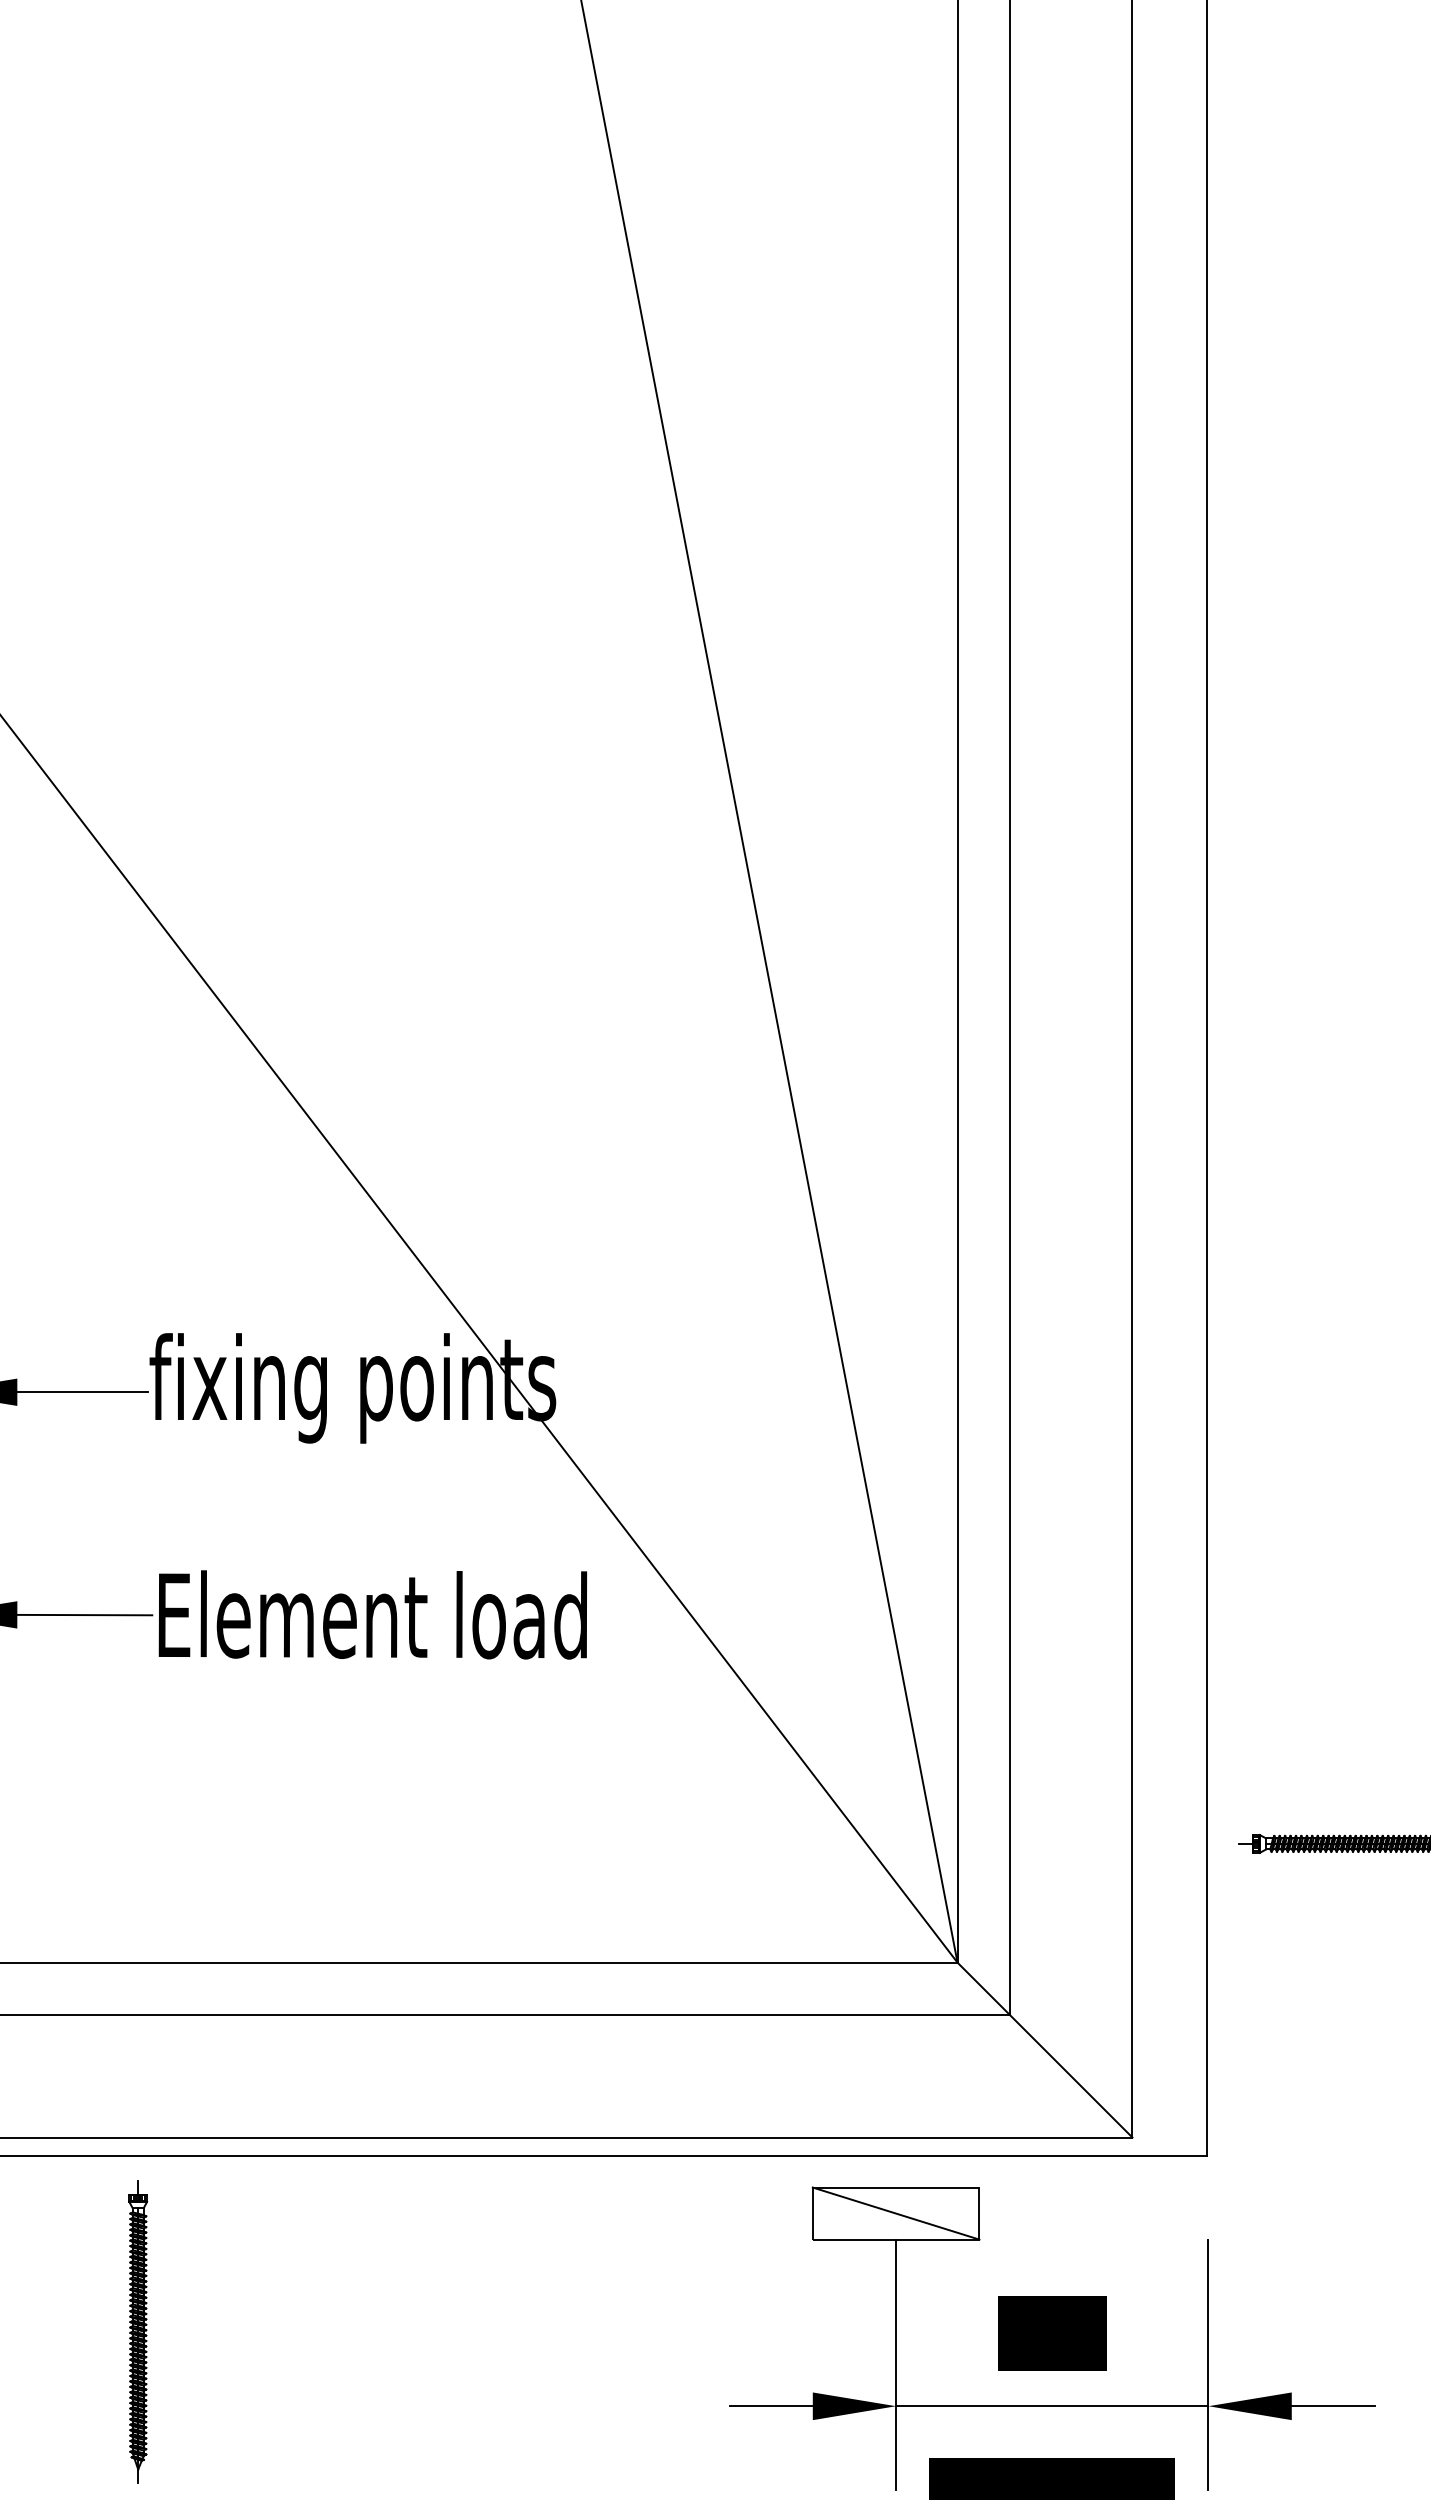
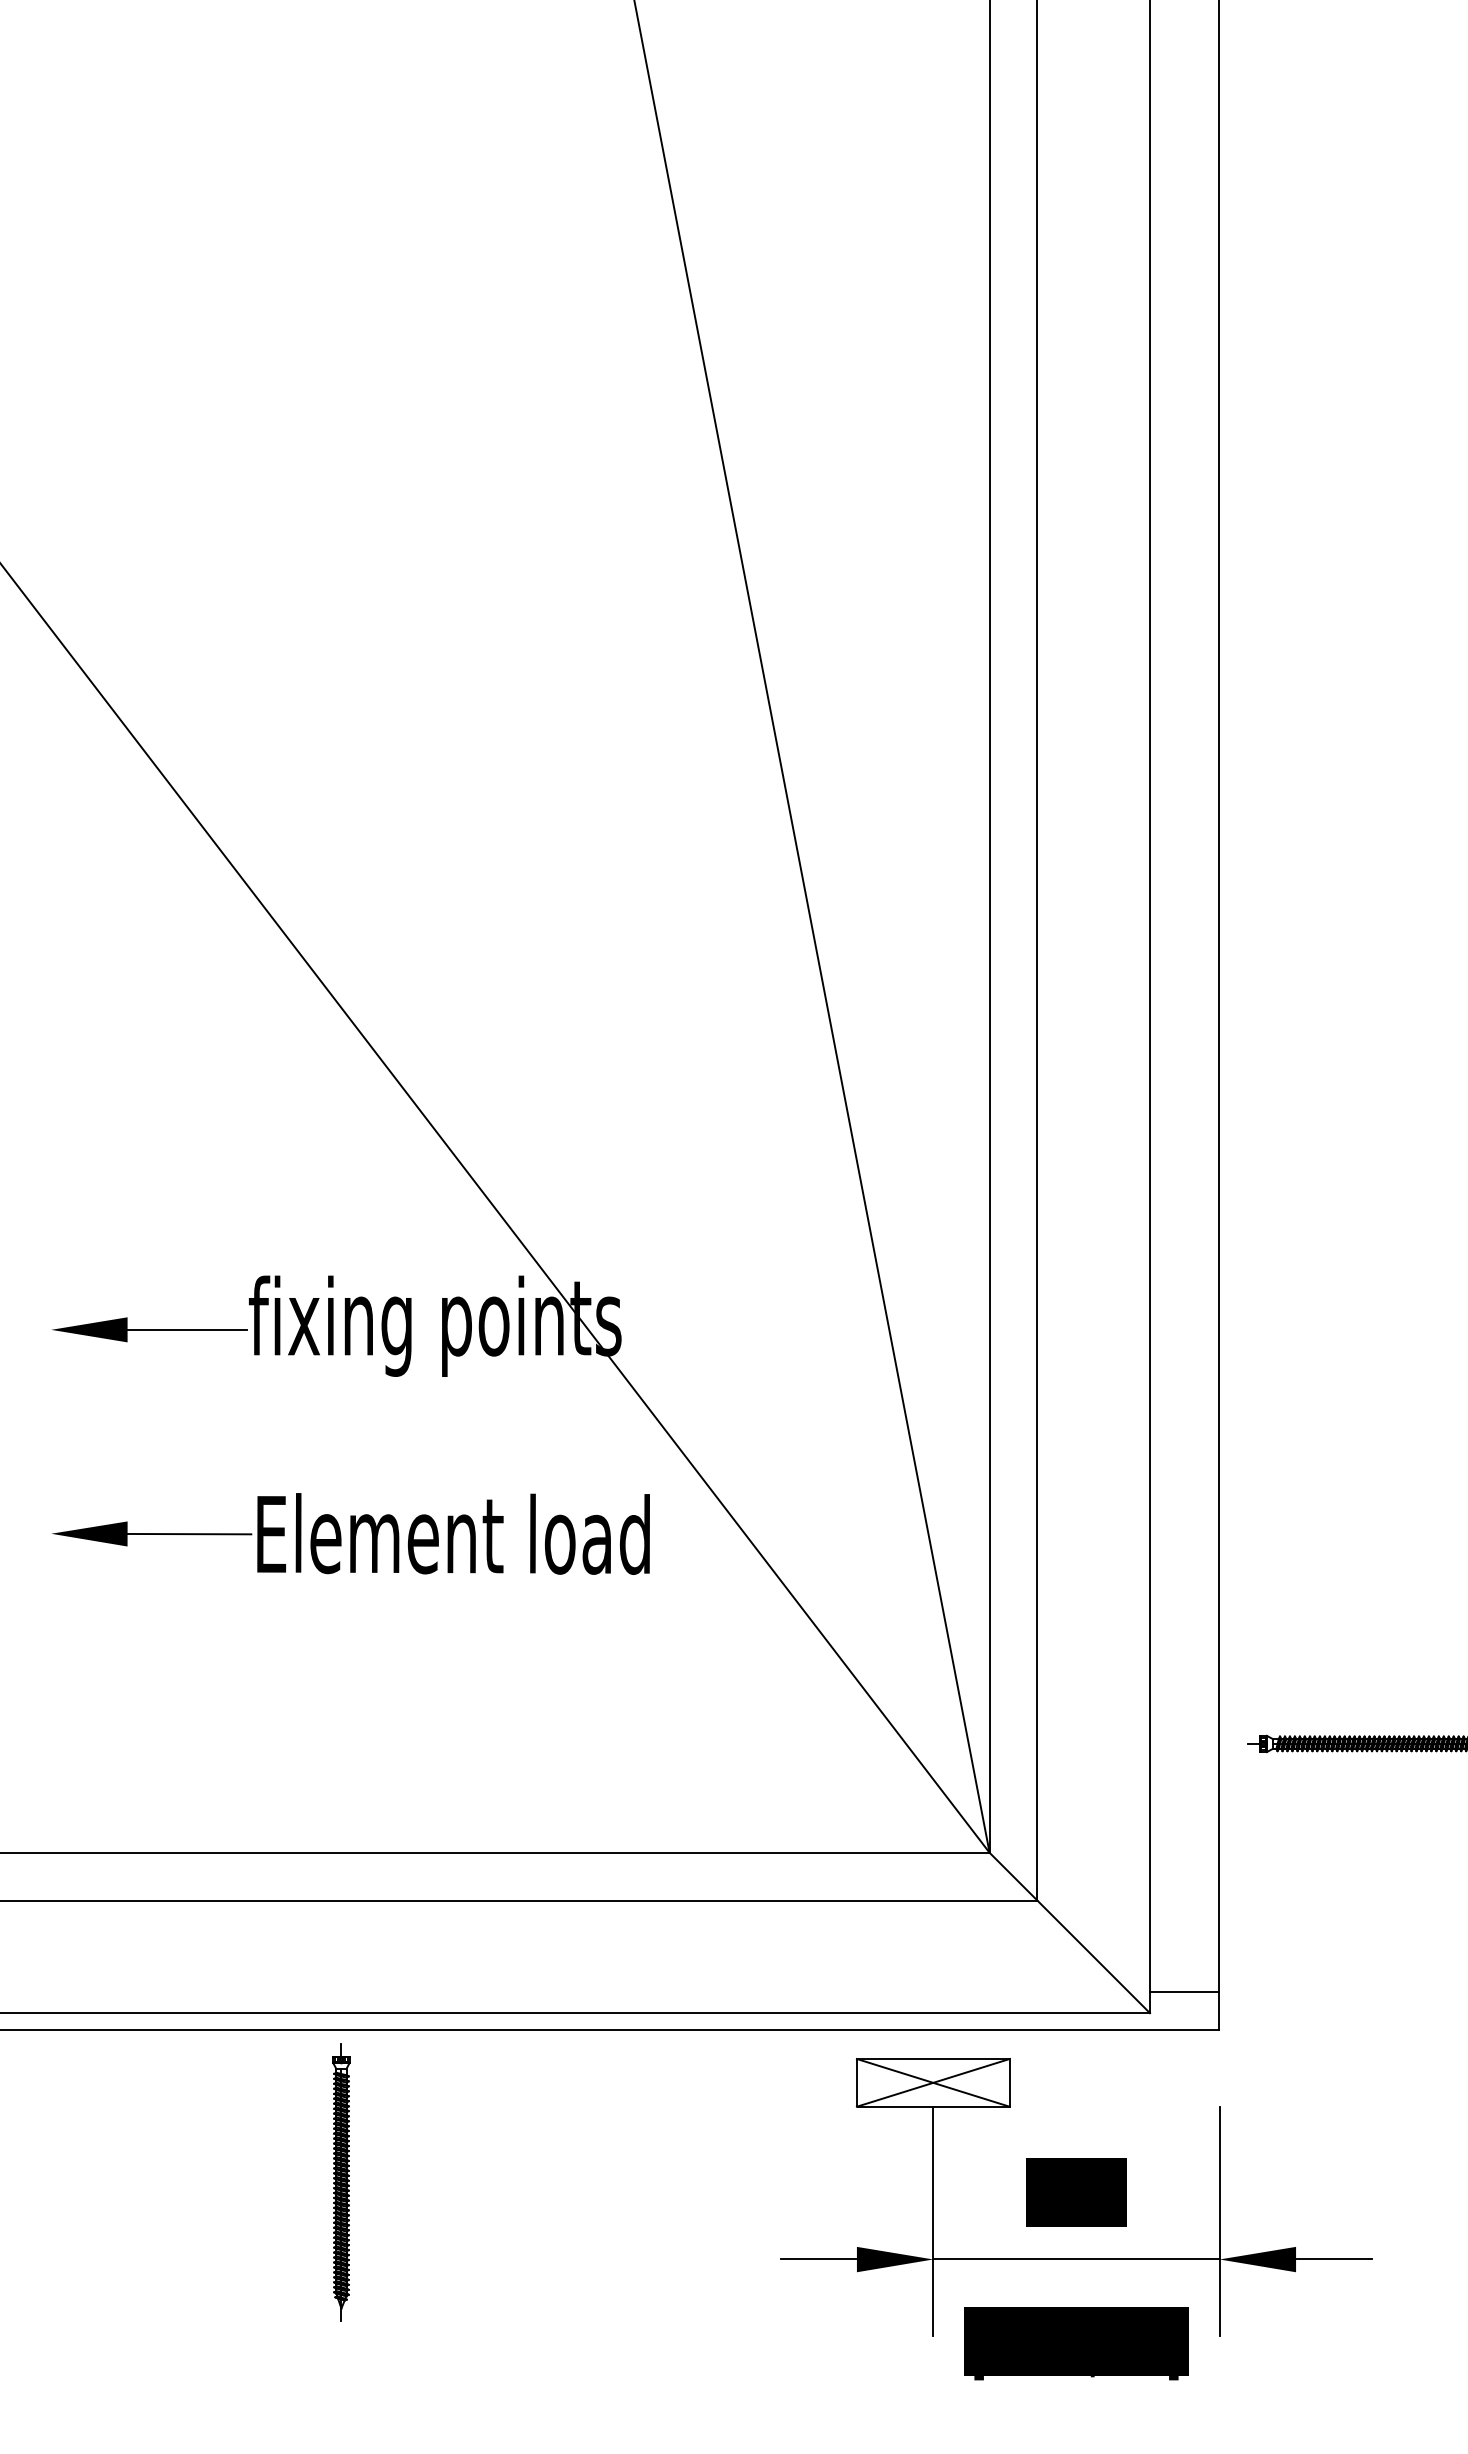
line: (1170, 2115) -> (1184, 1992), added
line: (895, 2213) -> (932, 2082), added
part: (138, 2332) -> (341, 2182), moved

